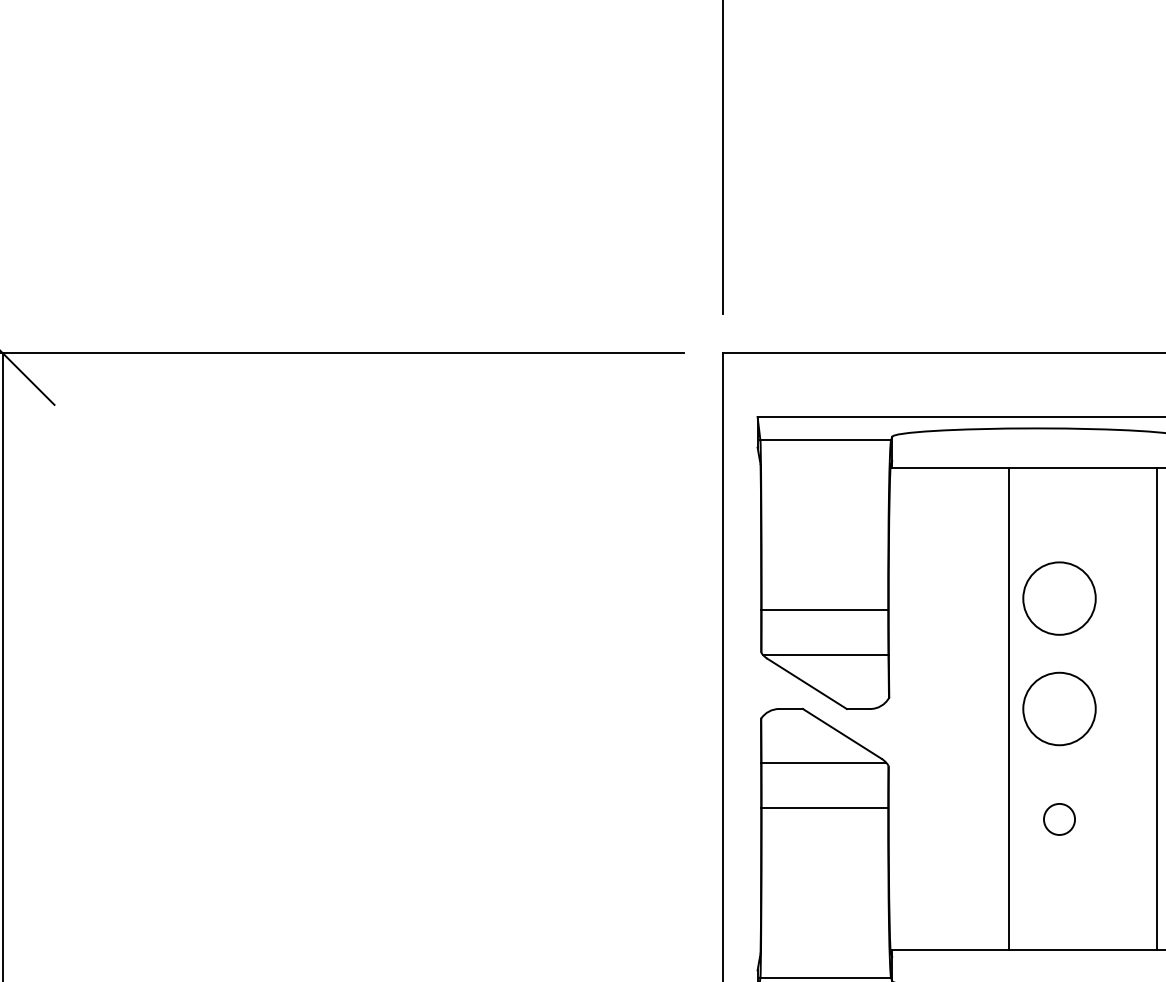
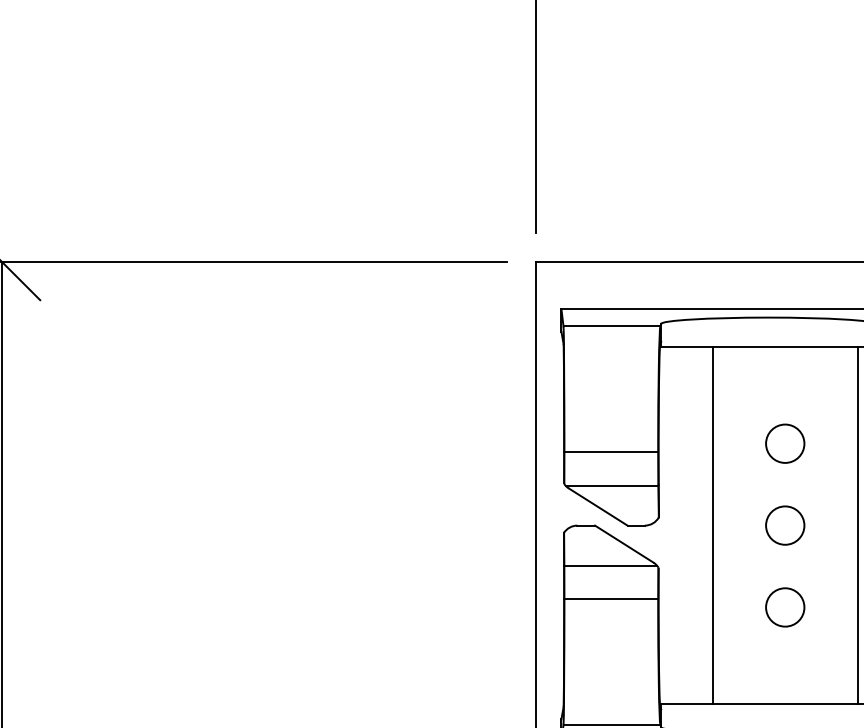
circle: (1059, 598) -> (785, 443), size x0.71
line: (1009, 708) -> (713, 525), moved
circle: (1059, 708) -> (785, 525), size x0.71
circle: (1059, 819) -> (785, 607), size x1.67

